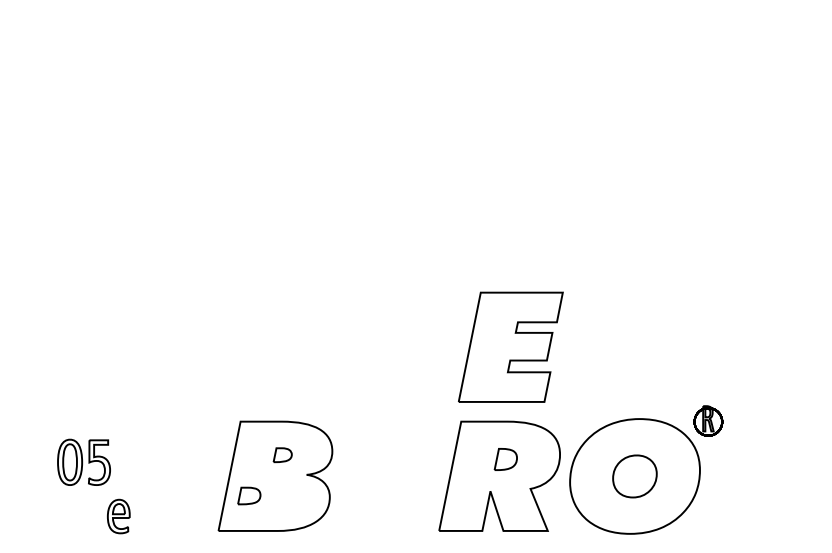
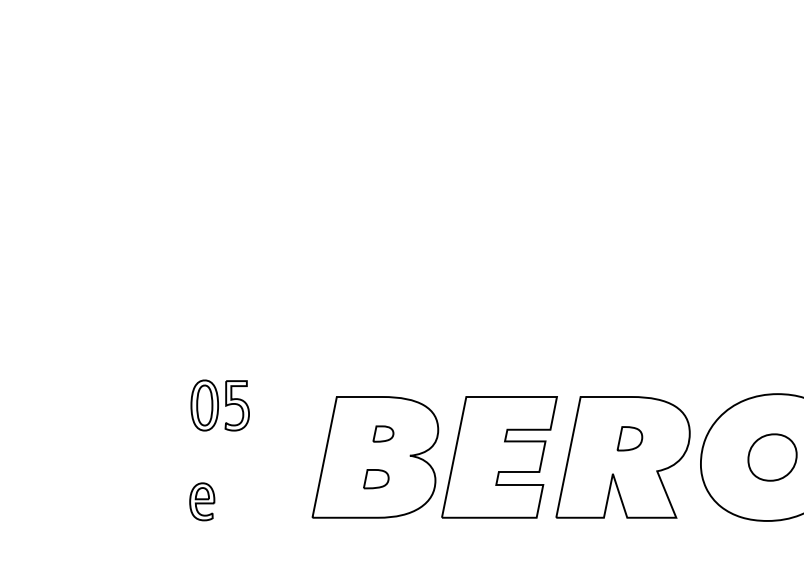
part: (510, 346) -> (499, 456), moved
part: (83, 461) -> (219, 404), moved
part: (249, 495) -> (376, 478), moved

